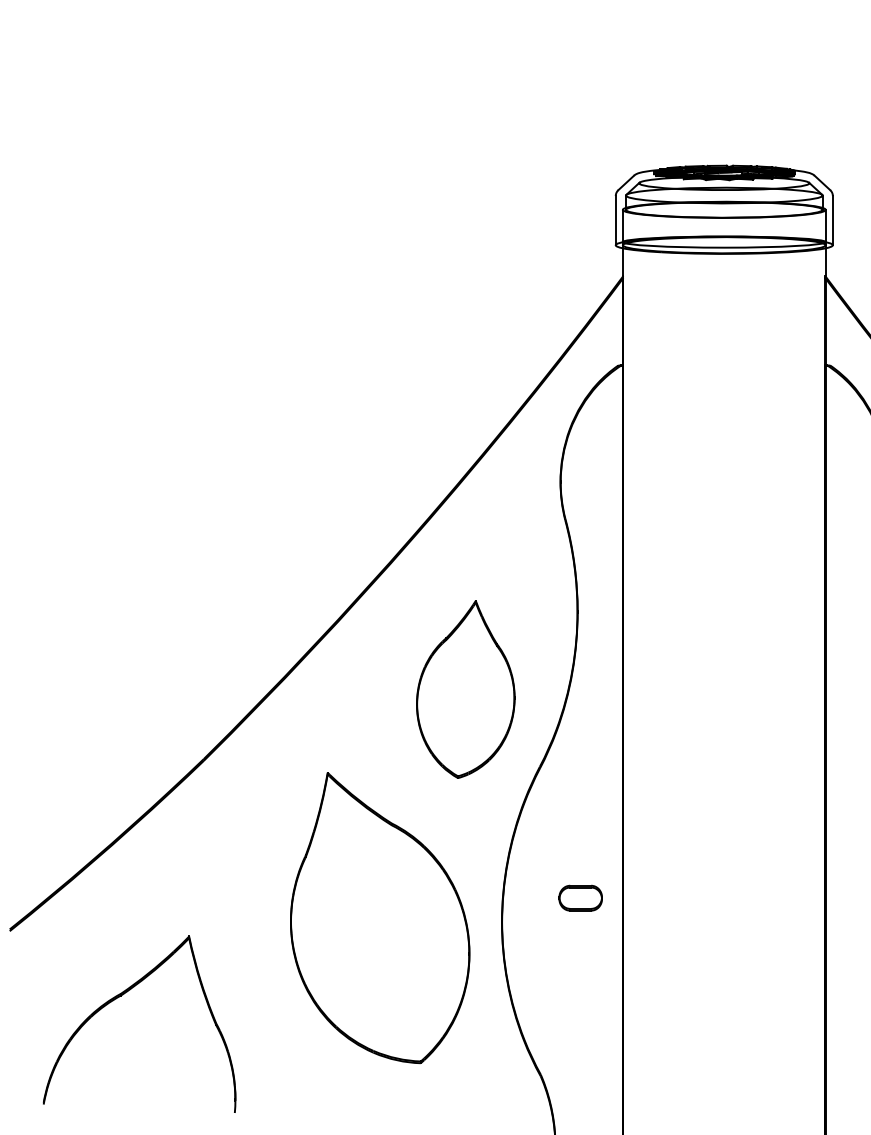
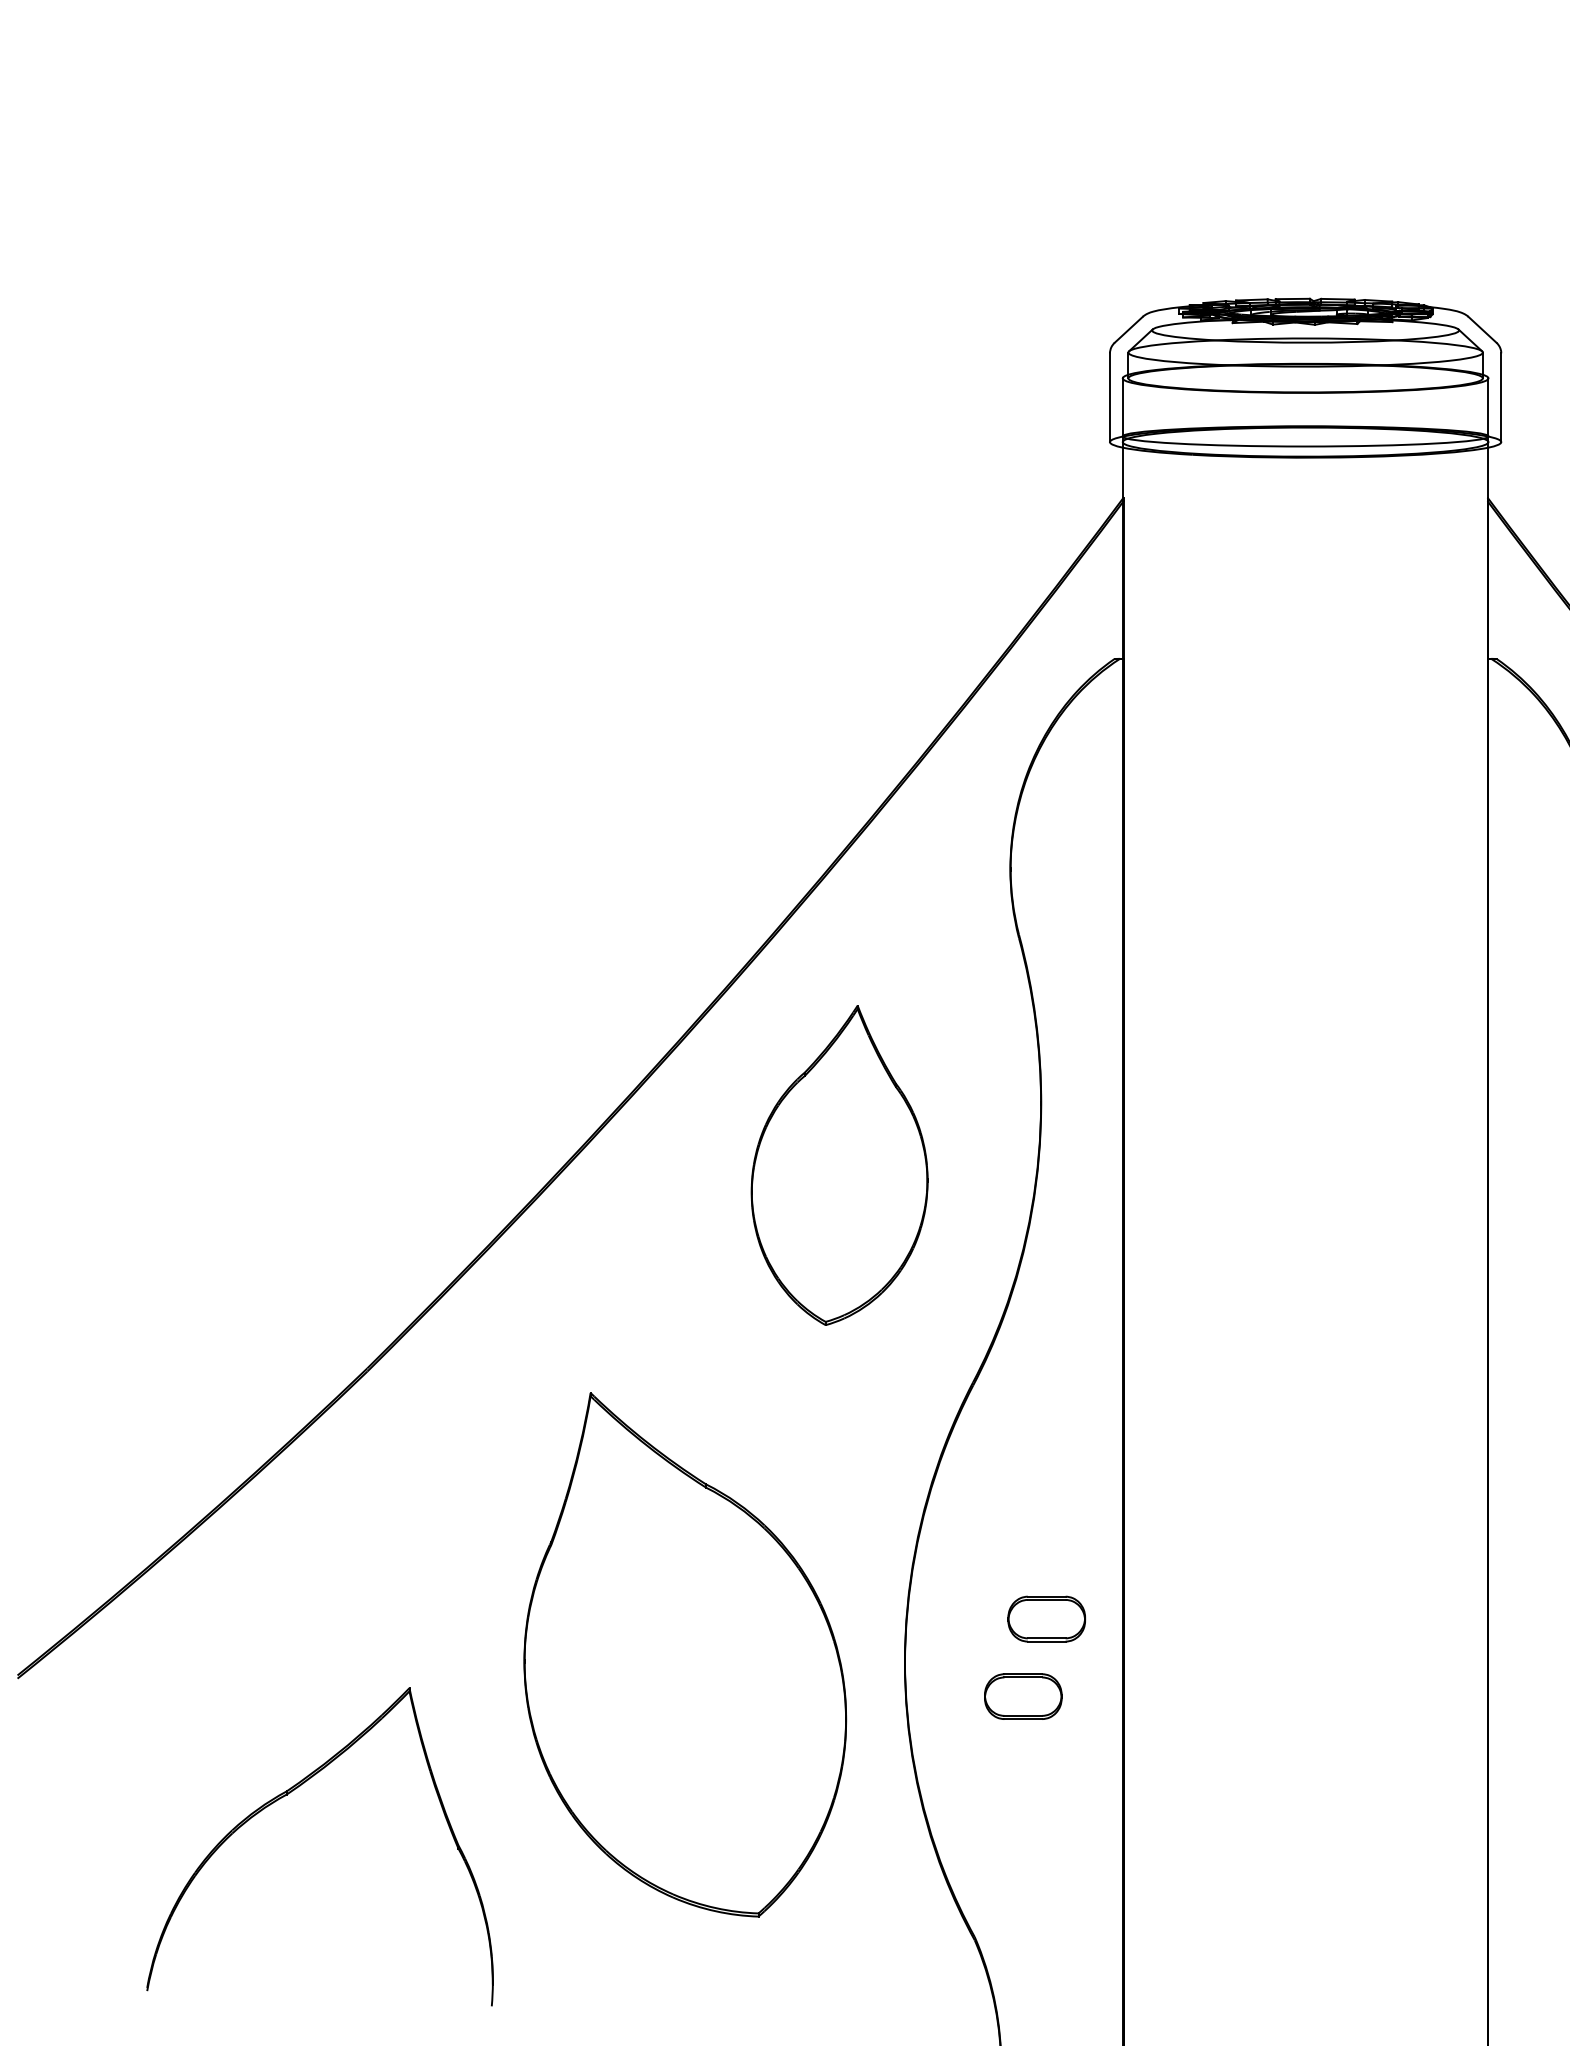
part: (465, 689) -> (839, 1165), moved
part: (567, 940) -> (1022, 1695), added
part: (121, 996) -> (287, 1796), moved

